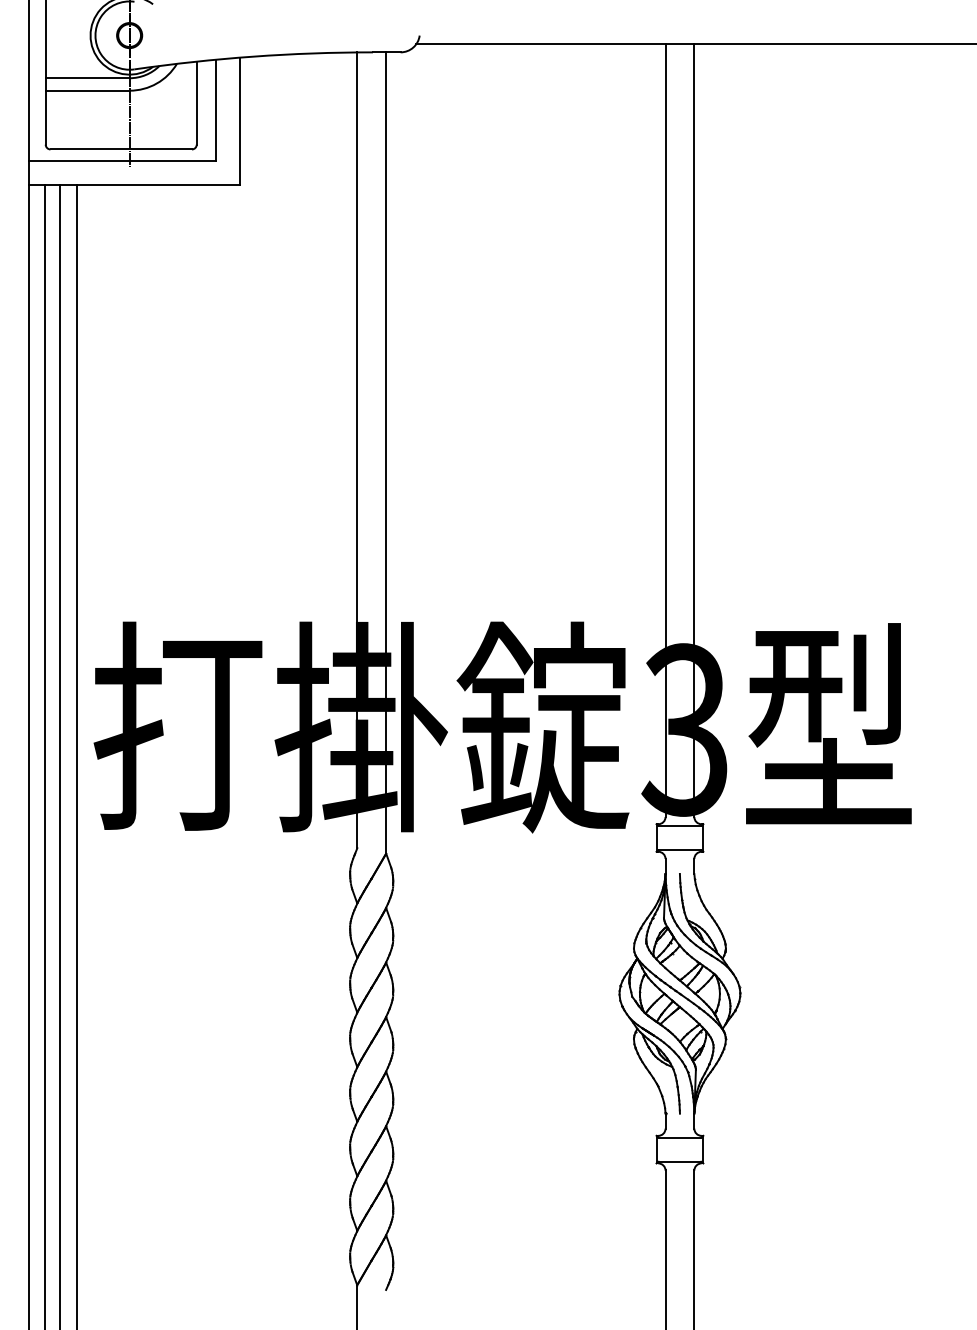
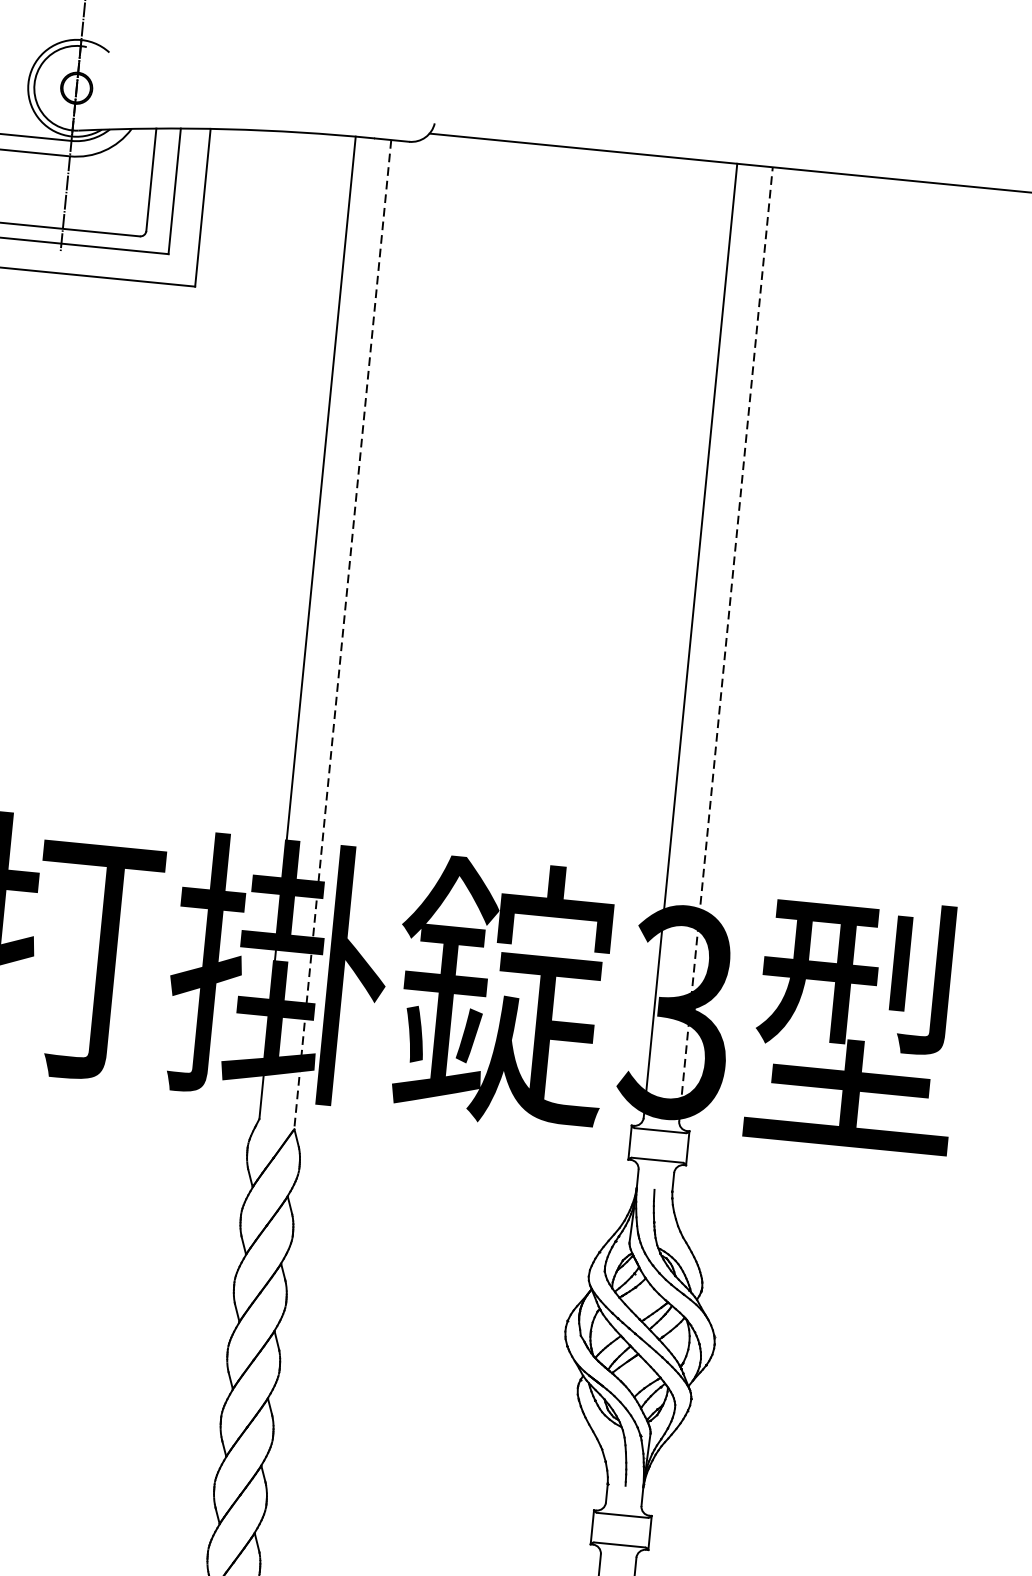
line: (694, 430) -> (726, 644), solid -> dashed
line: (386, 453) -> (343, 635), solid -> dashed

